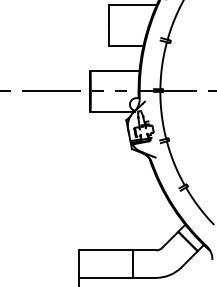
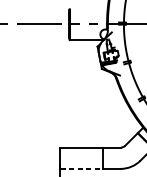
line: (114, 71) -> (88, 8), removed
line: (106, 277) -> (82, 168), solid -> dashed

